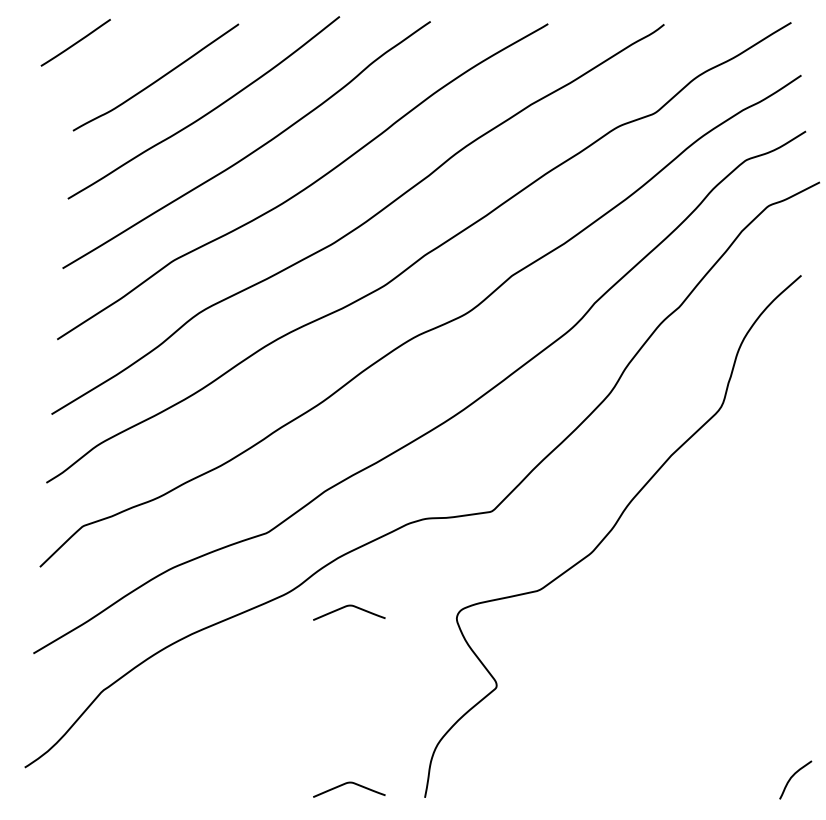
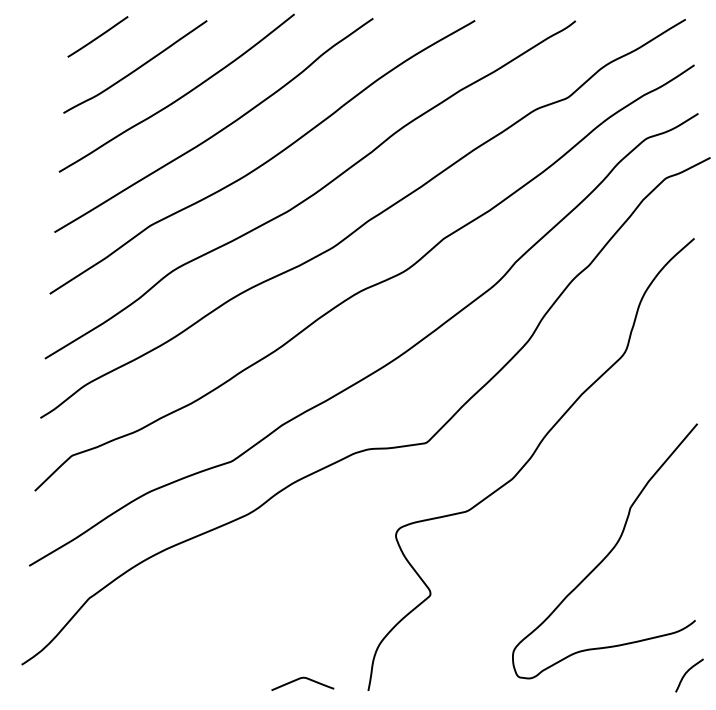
line: (75, 42) -> (97, 36), moved
curve: (346, 607) -> (300, 526), removed
curve: (702, 637) -> (608, 552), added

